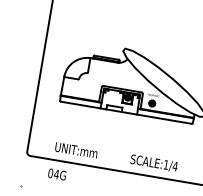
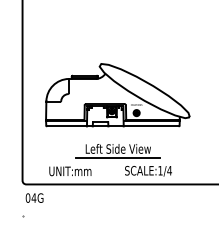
part: (126, 138) -> (117, 151), added
text: (57, 173) -> (34, 197), moved

